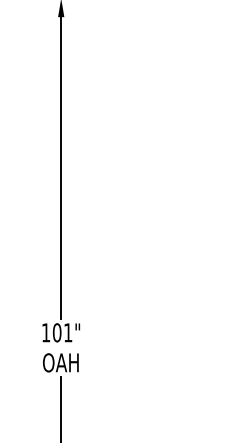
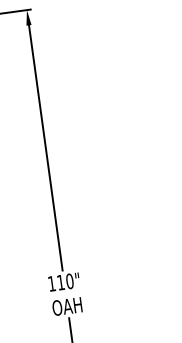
text: (62, 332) -> (65, 281), 101" -> 110"

